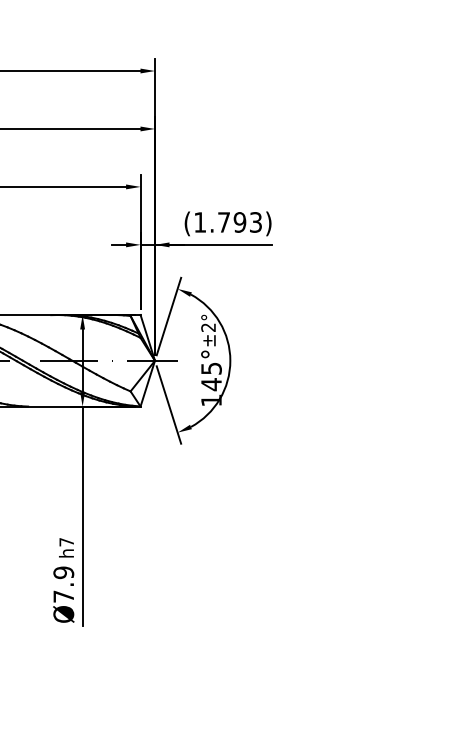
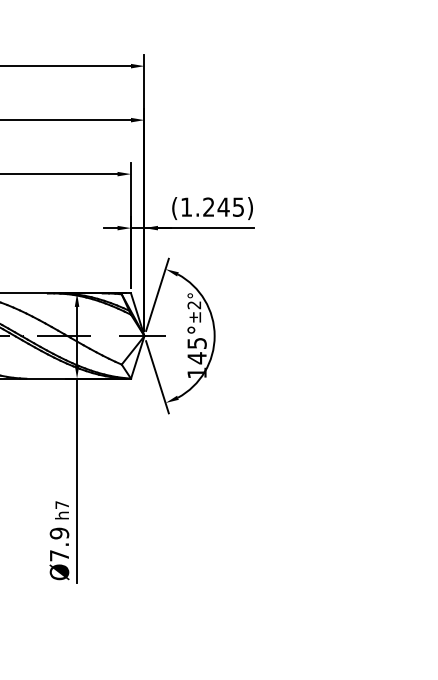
text: (239, 222) -> (223, 207), (1.793) -> (1.245)

